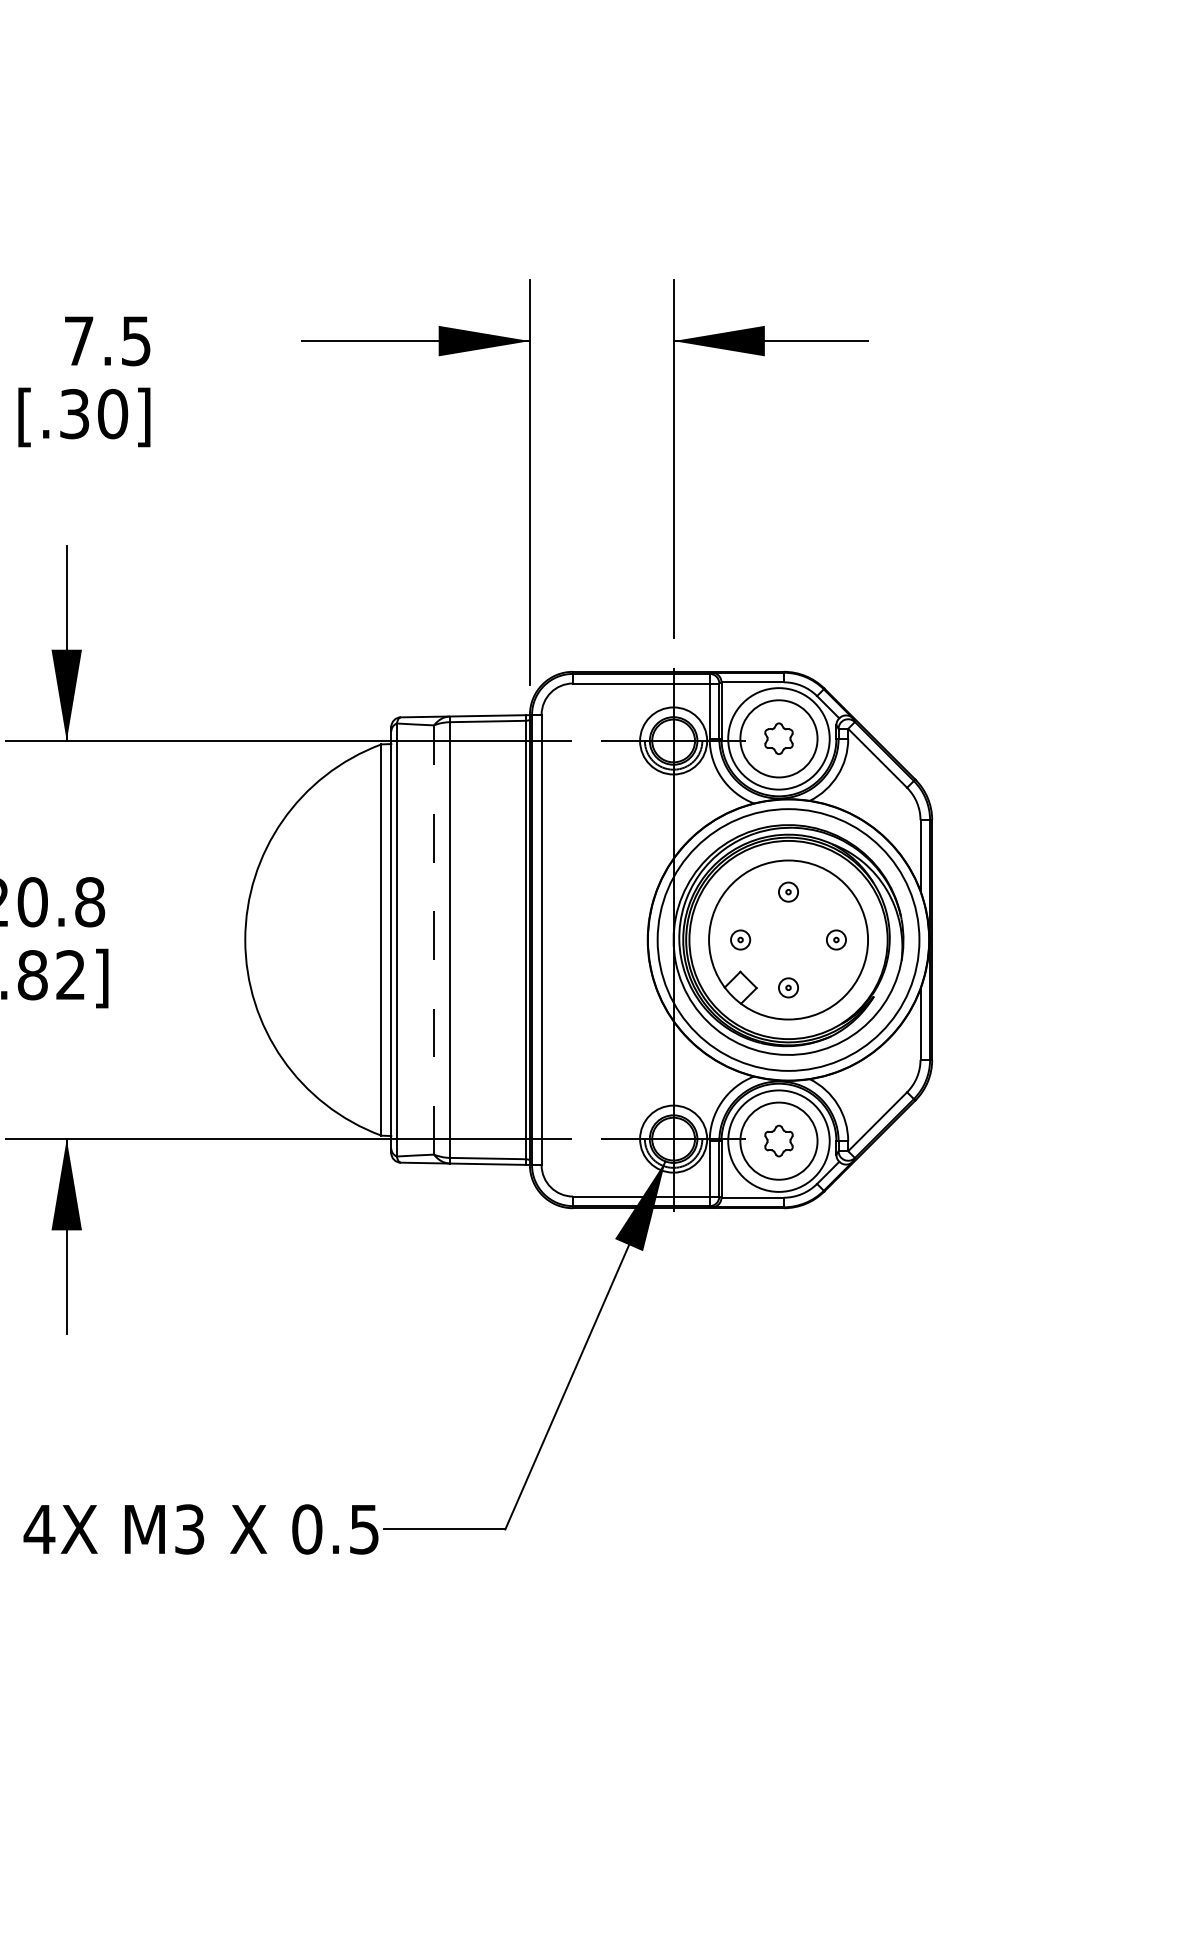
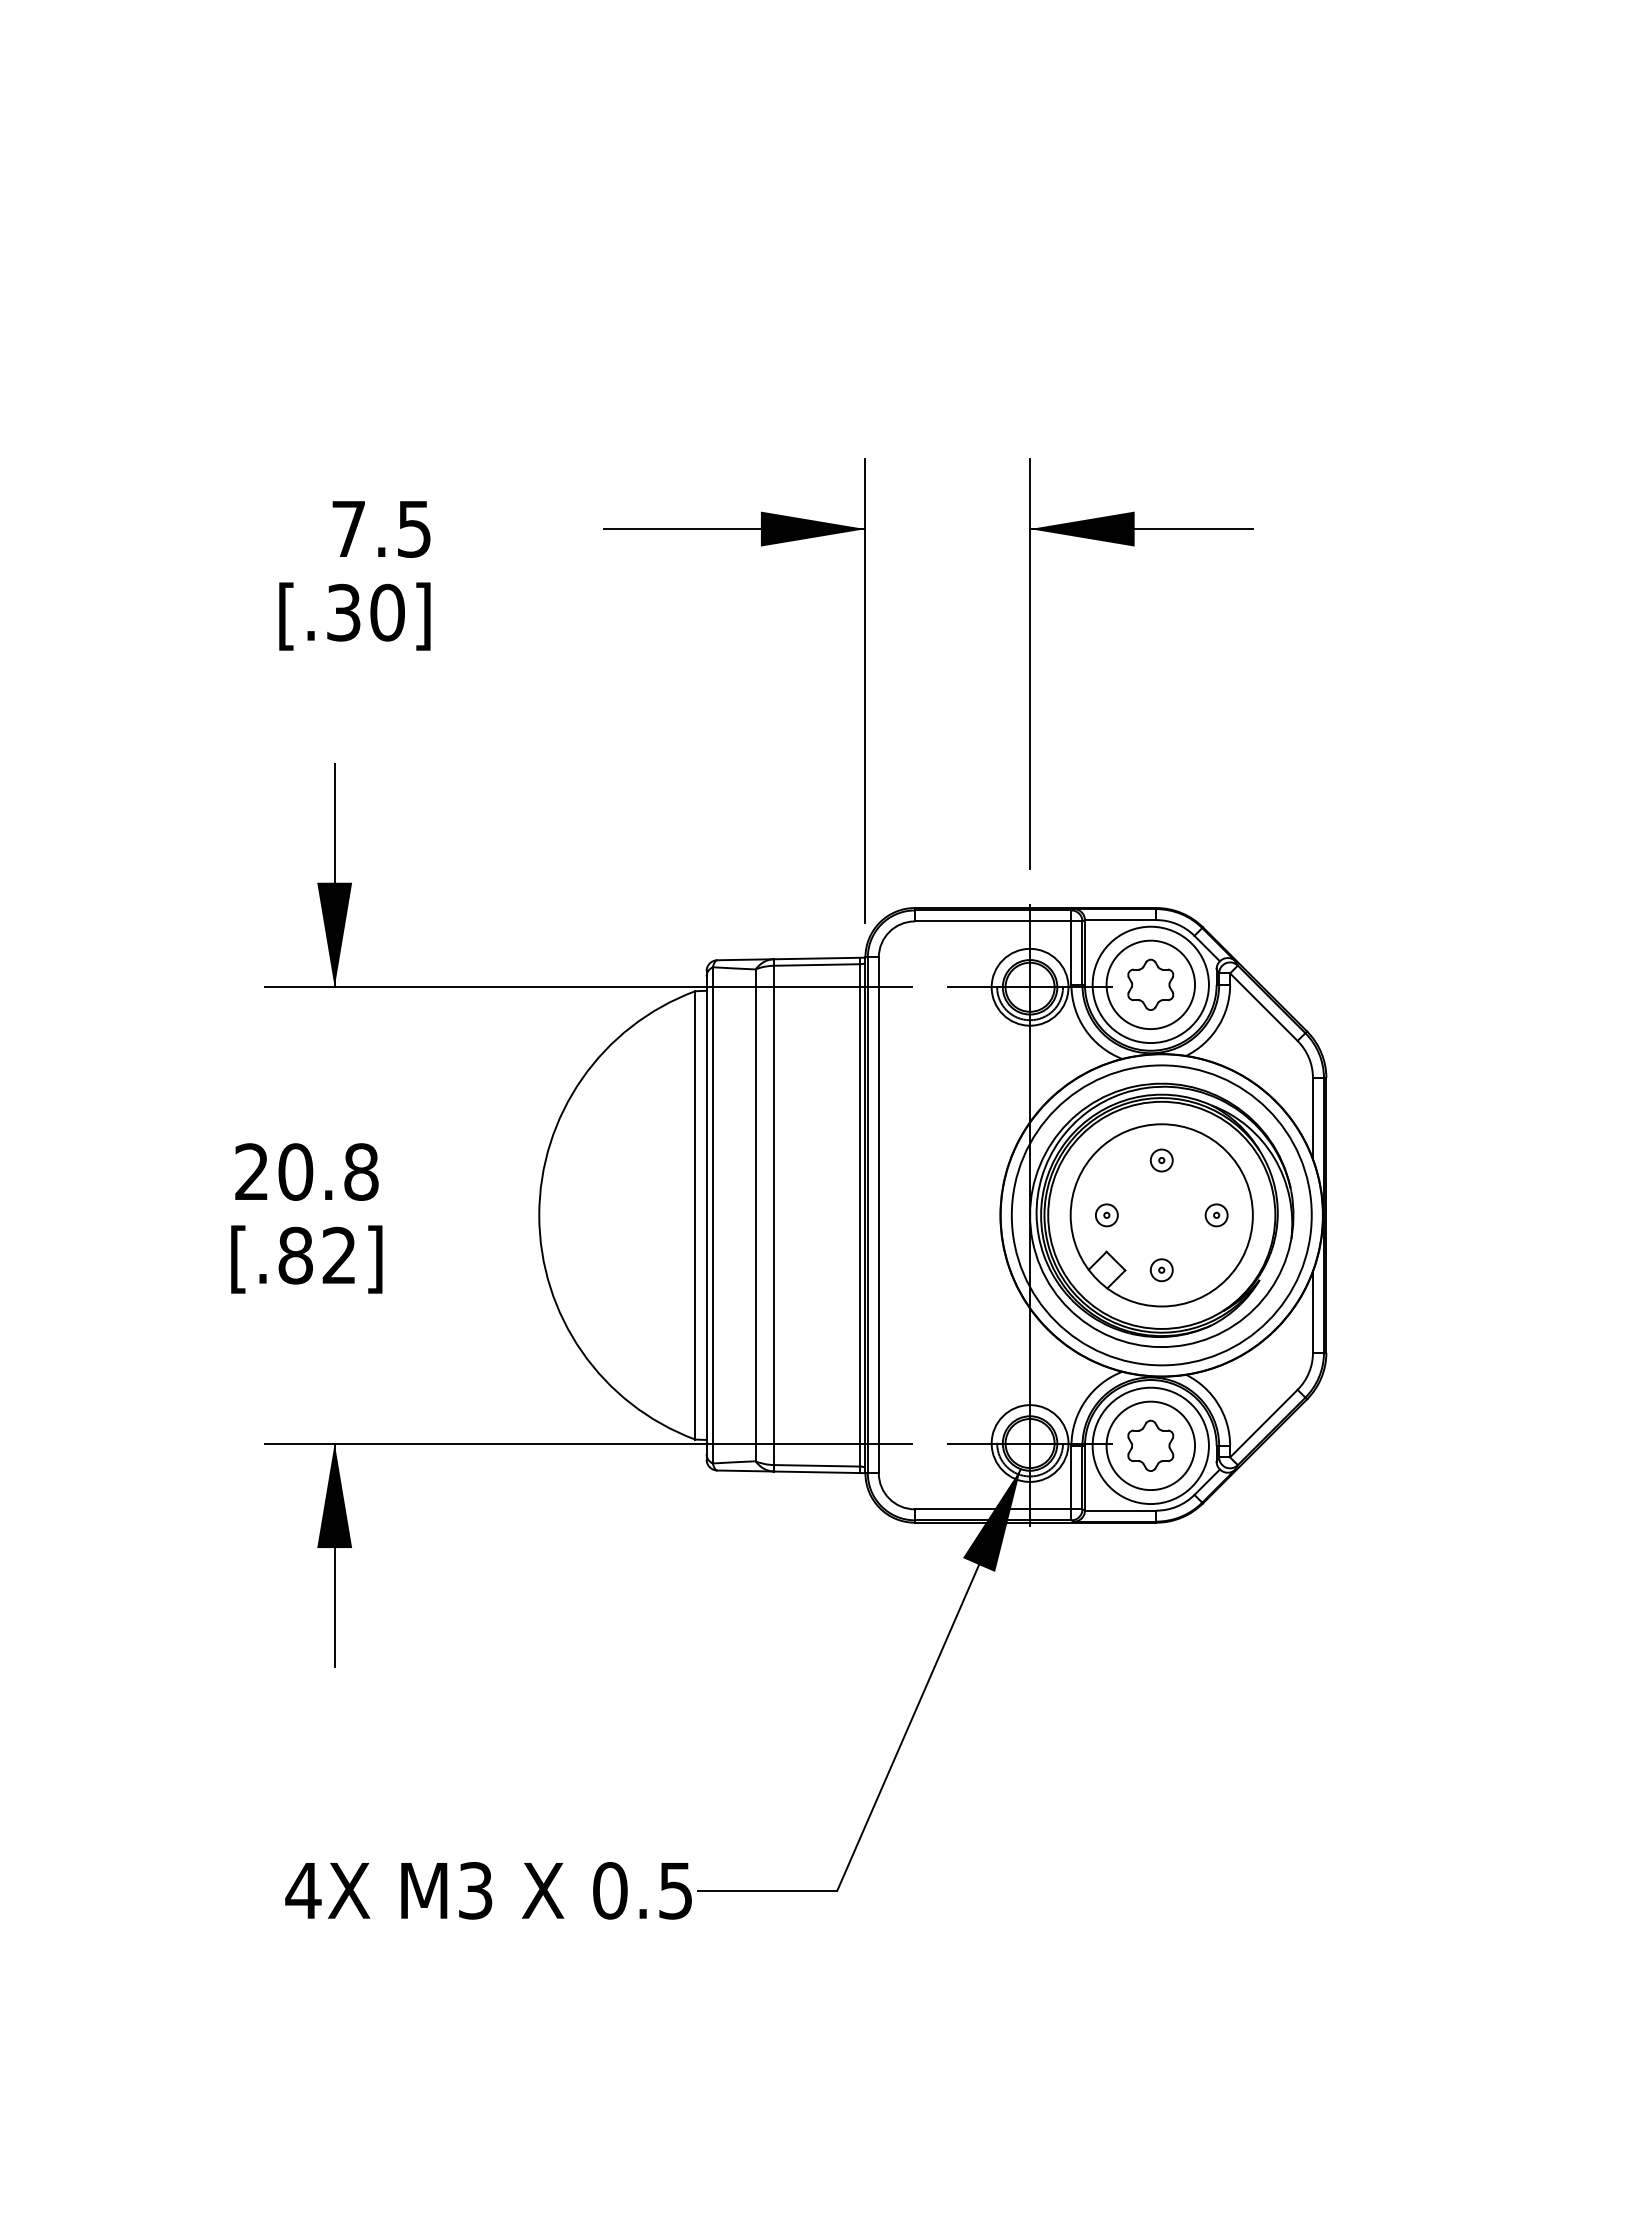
part: (778, 738) -> (1150, 984), size x1.43
line: (433, 940) -> (755, 1215), dashed -> solid
part: (778, 1140) -> (1150, 1445), size x1.43

